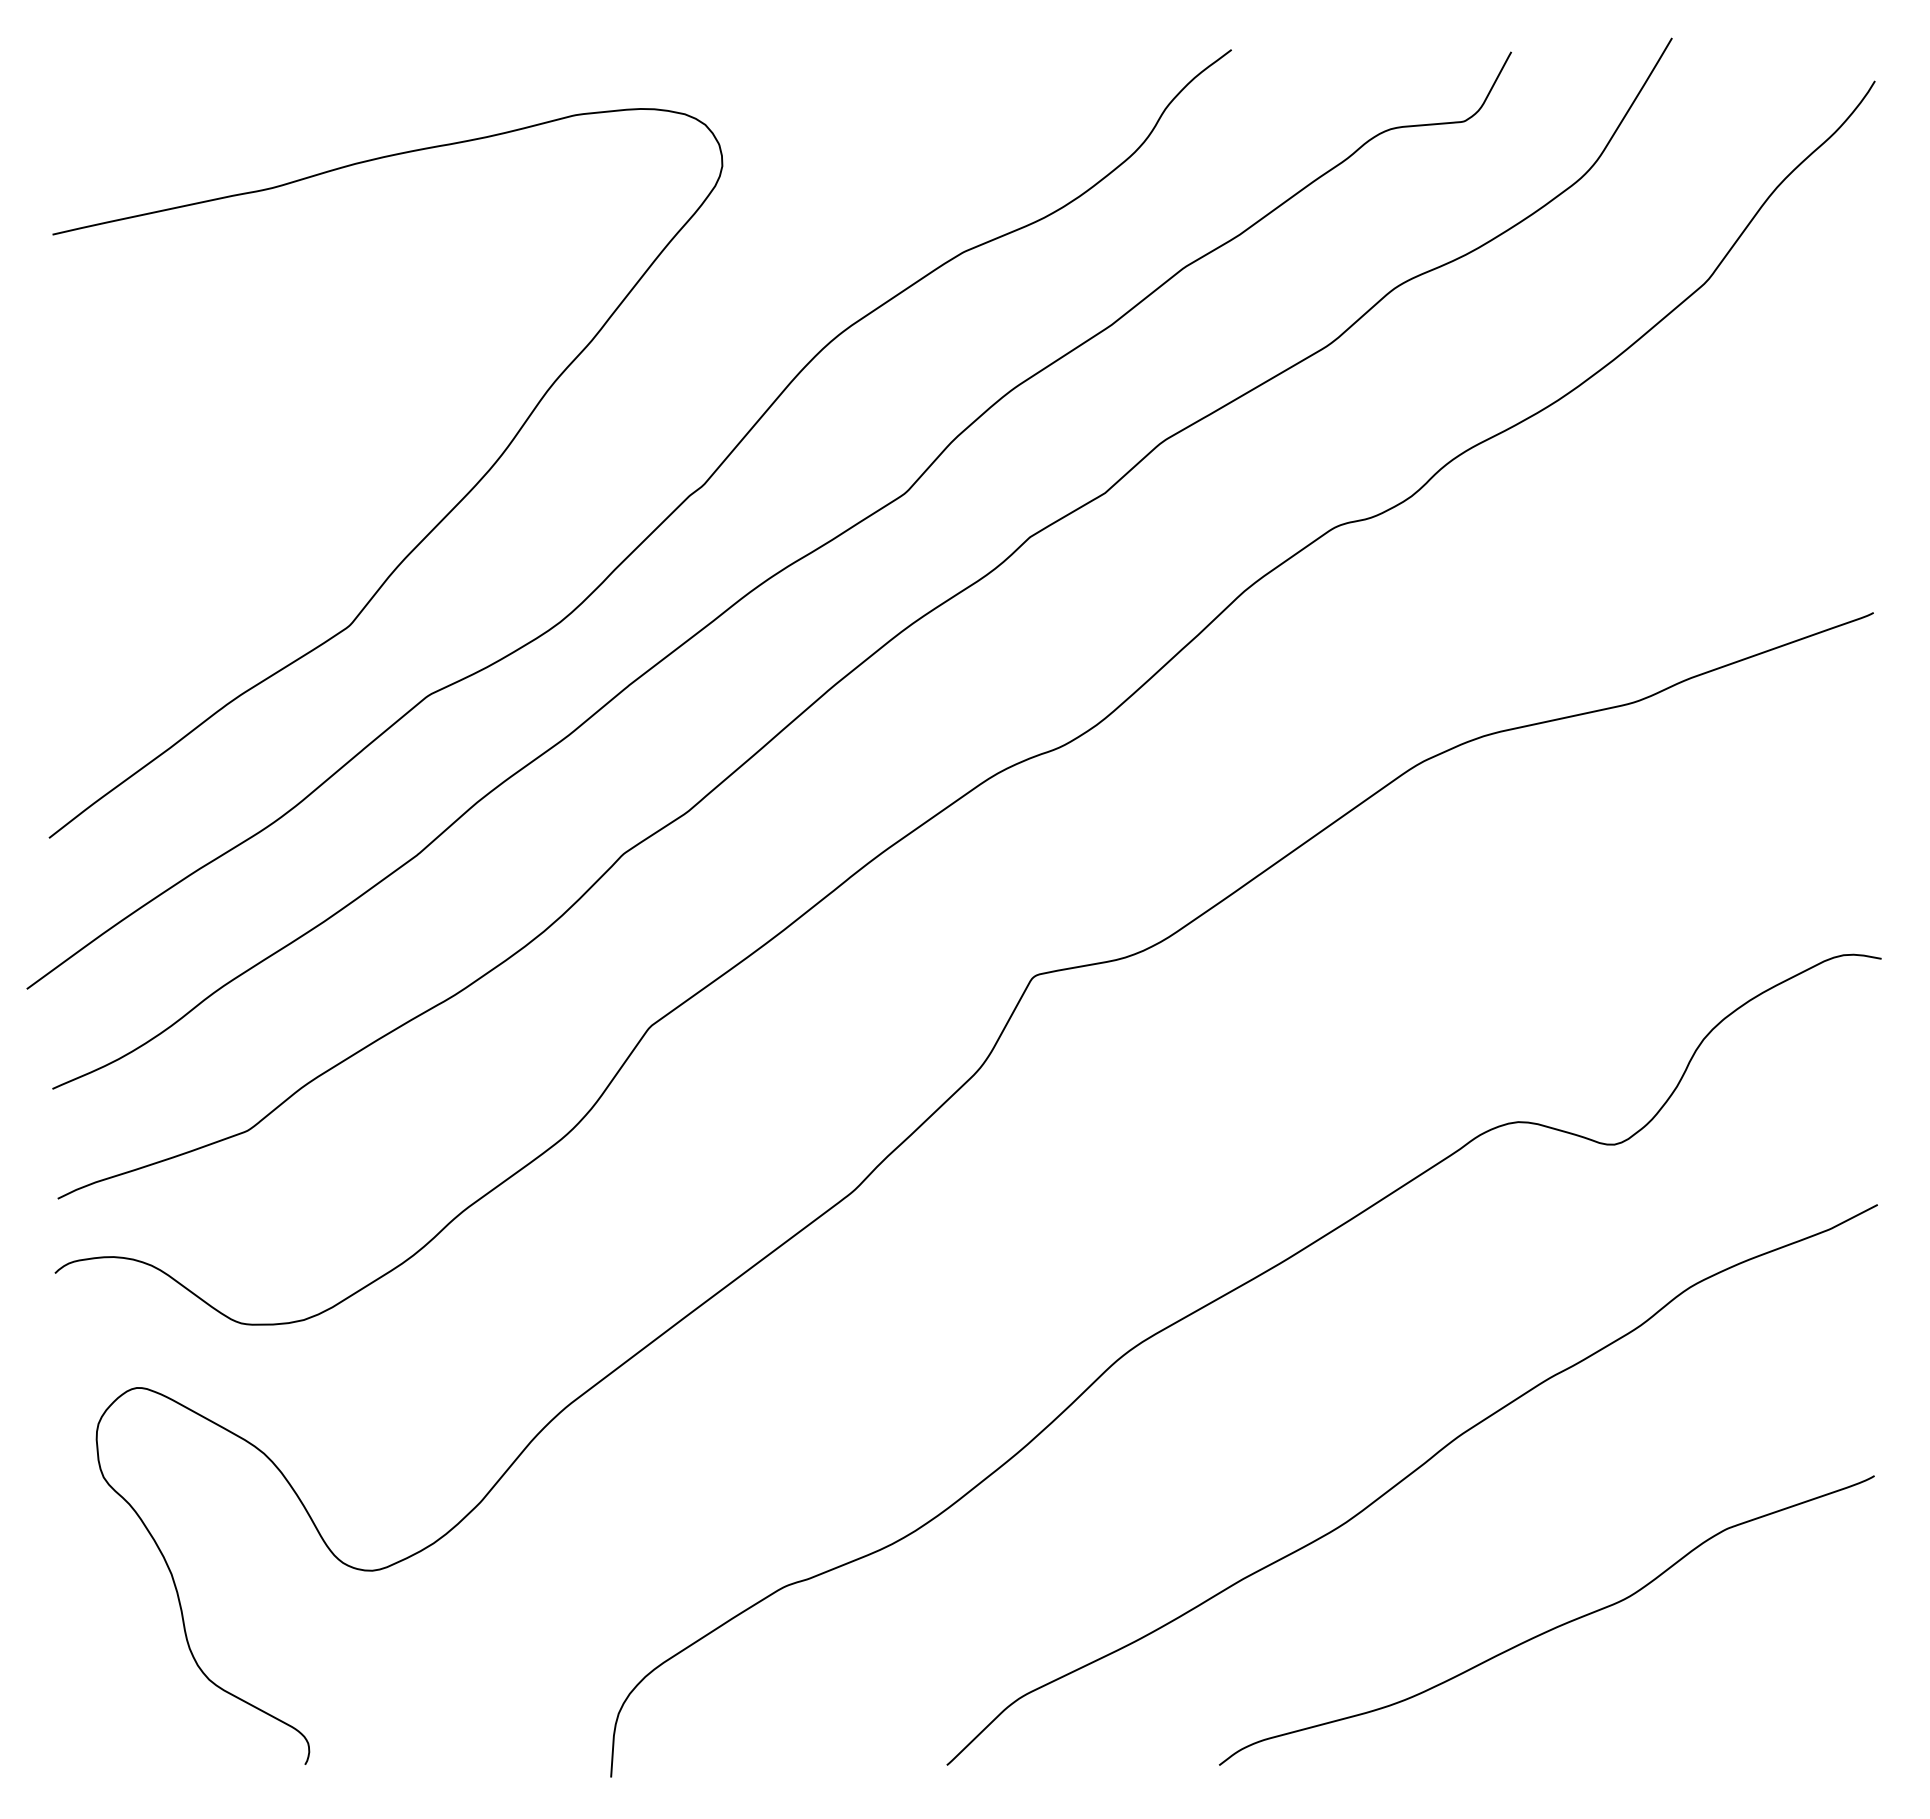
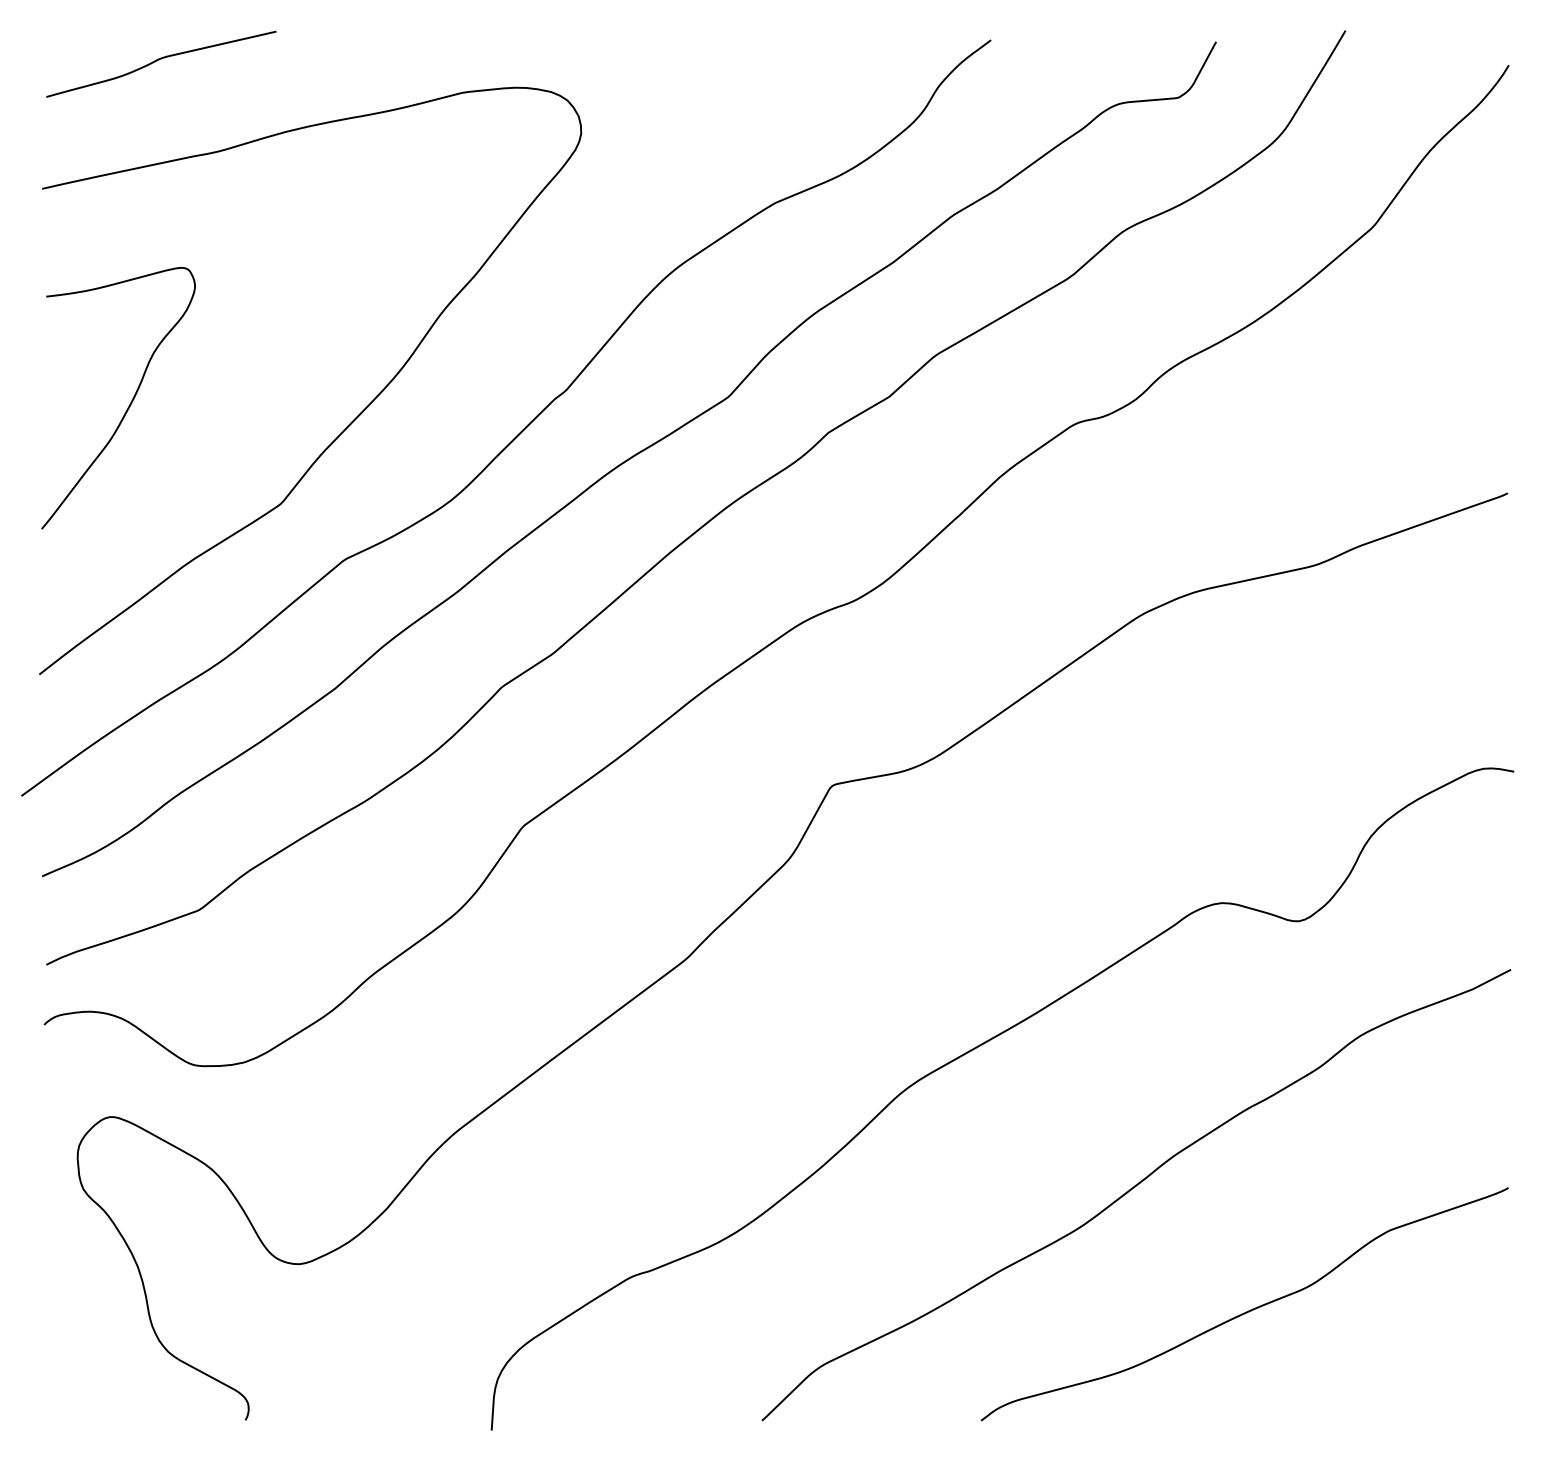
curve: (198, 74) -> (159, 59), added
curve: (161, 501) -> (129, 403), added

